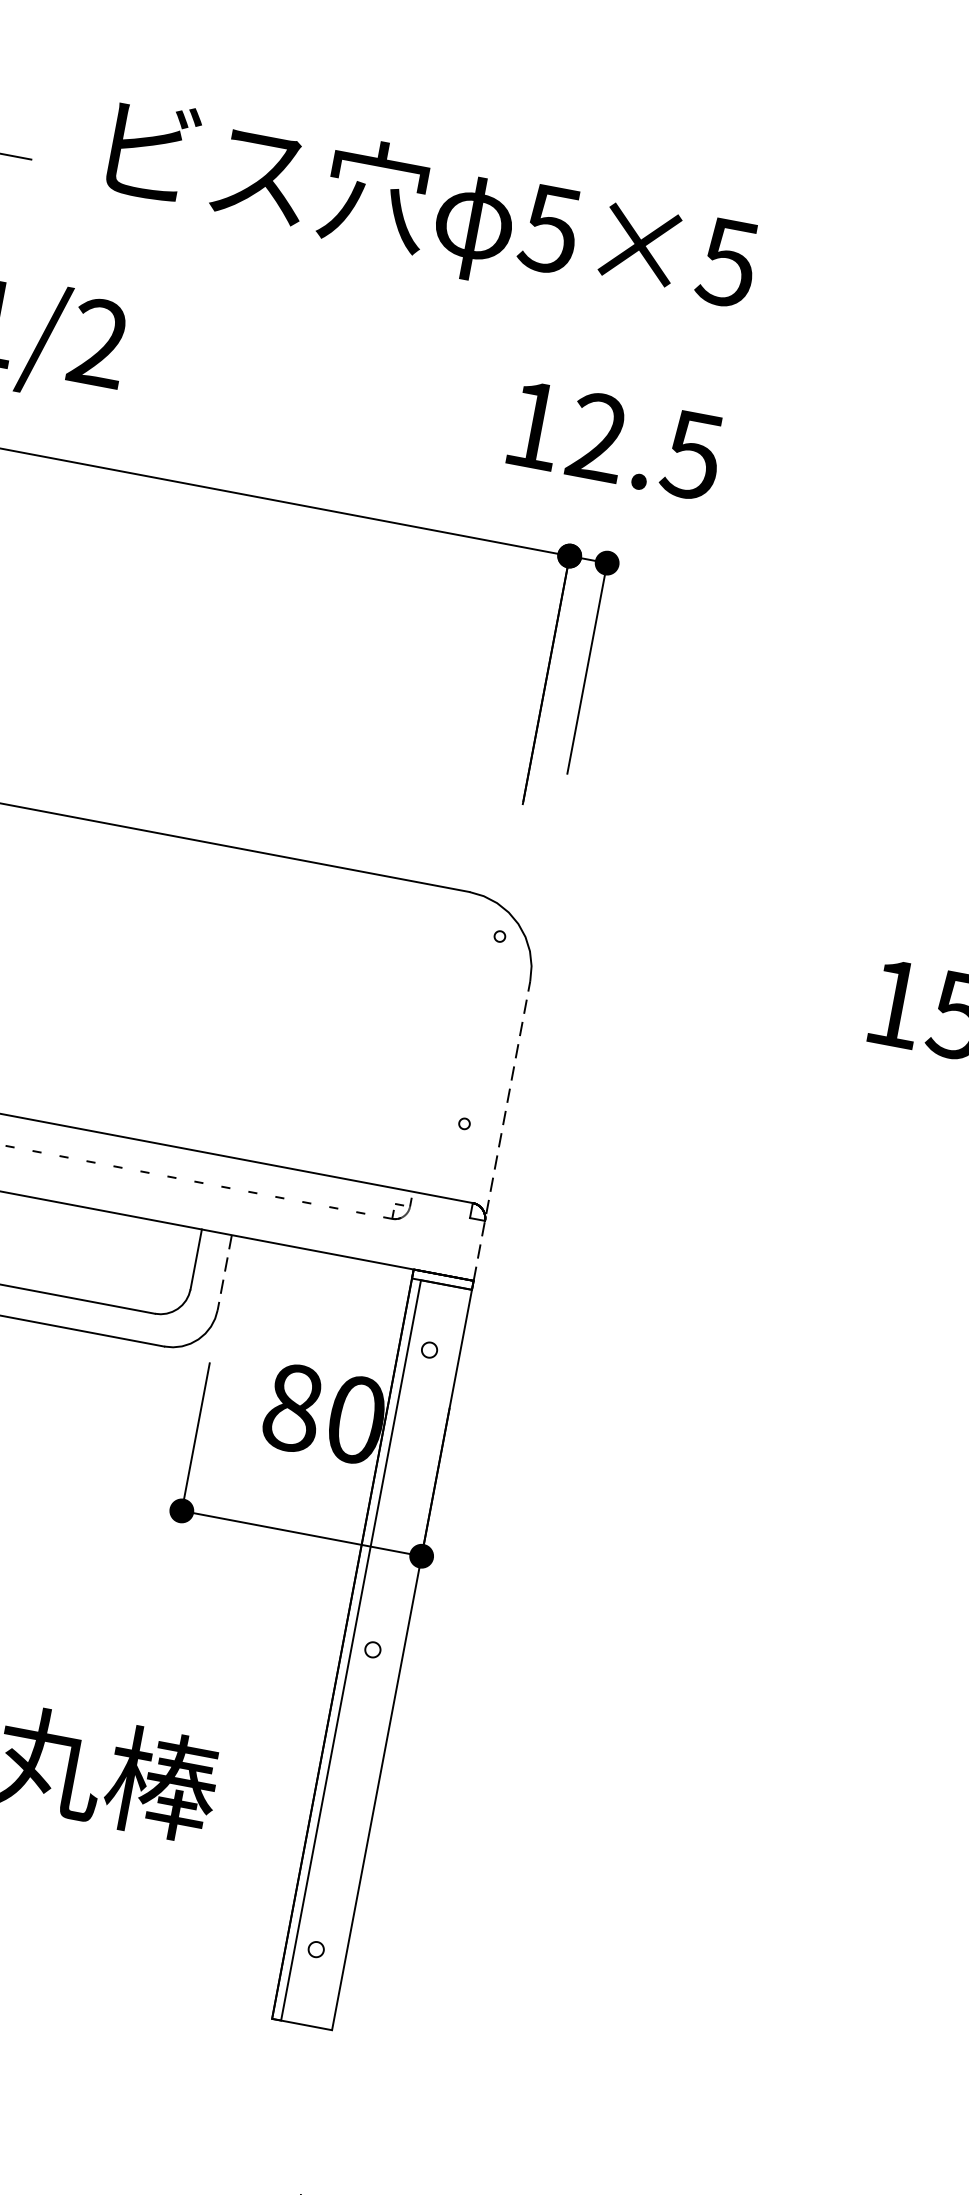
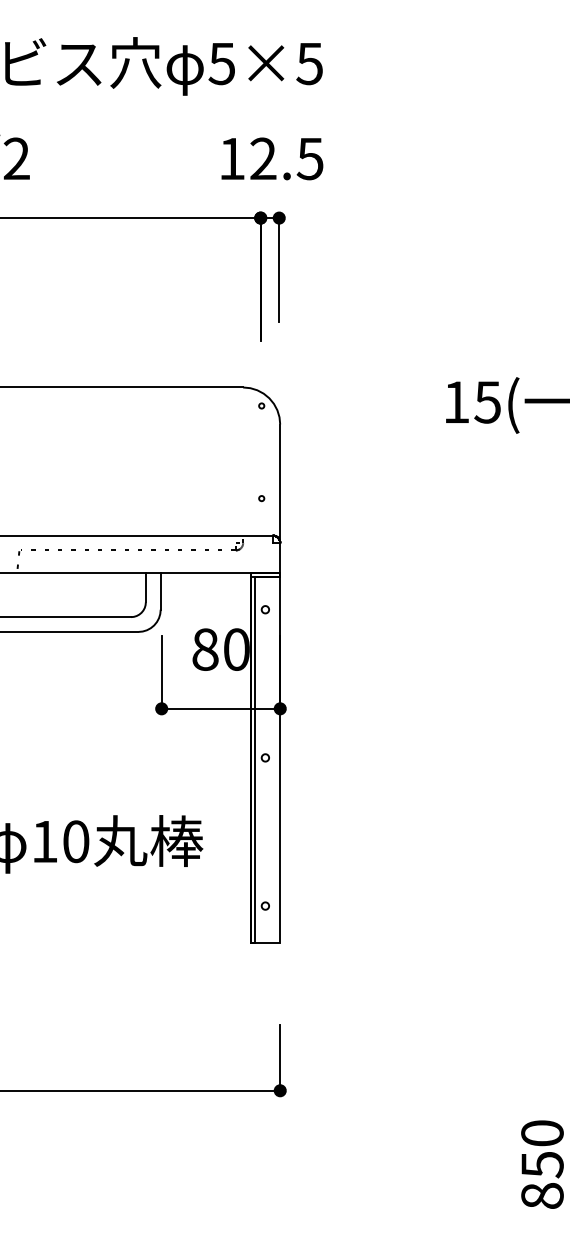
line: (502, 1130) -> (280, 498), dashed -> solid
line: (224, 1273) -> (160, 591), dashed -> solid

